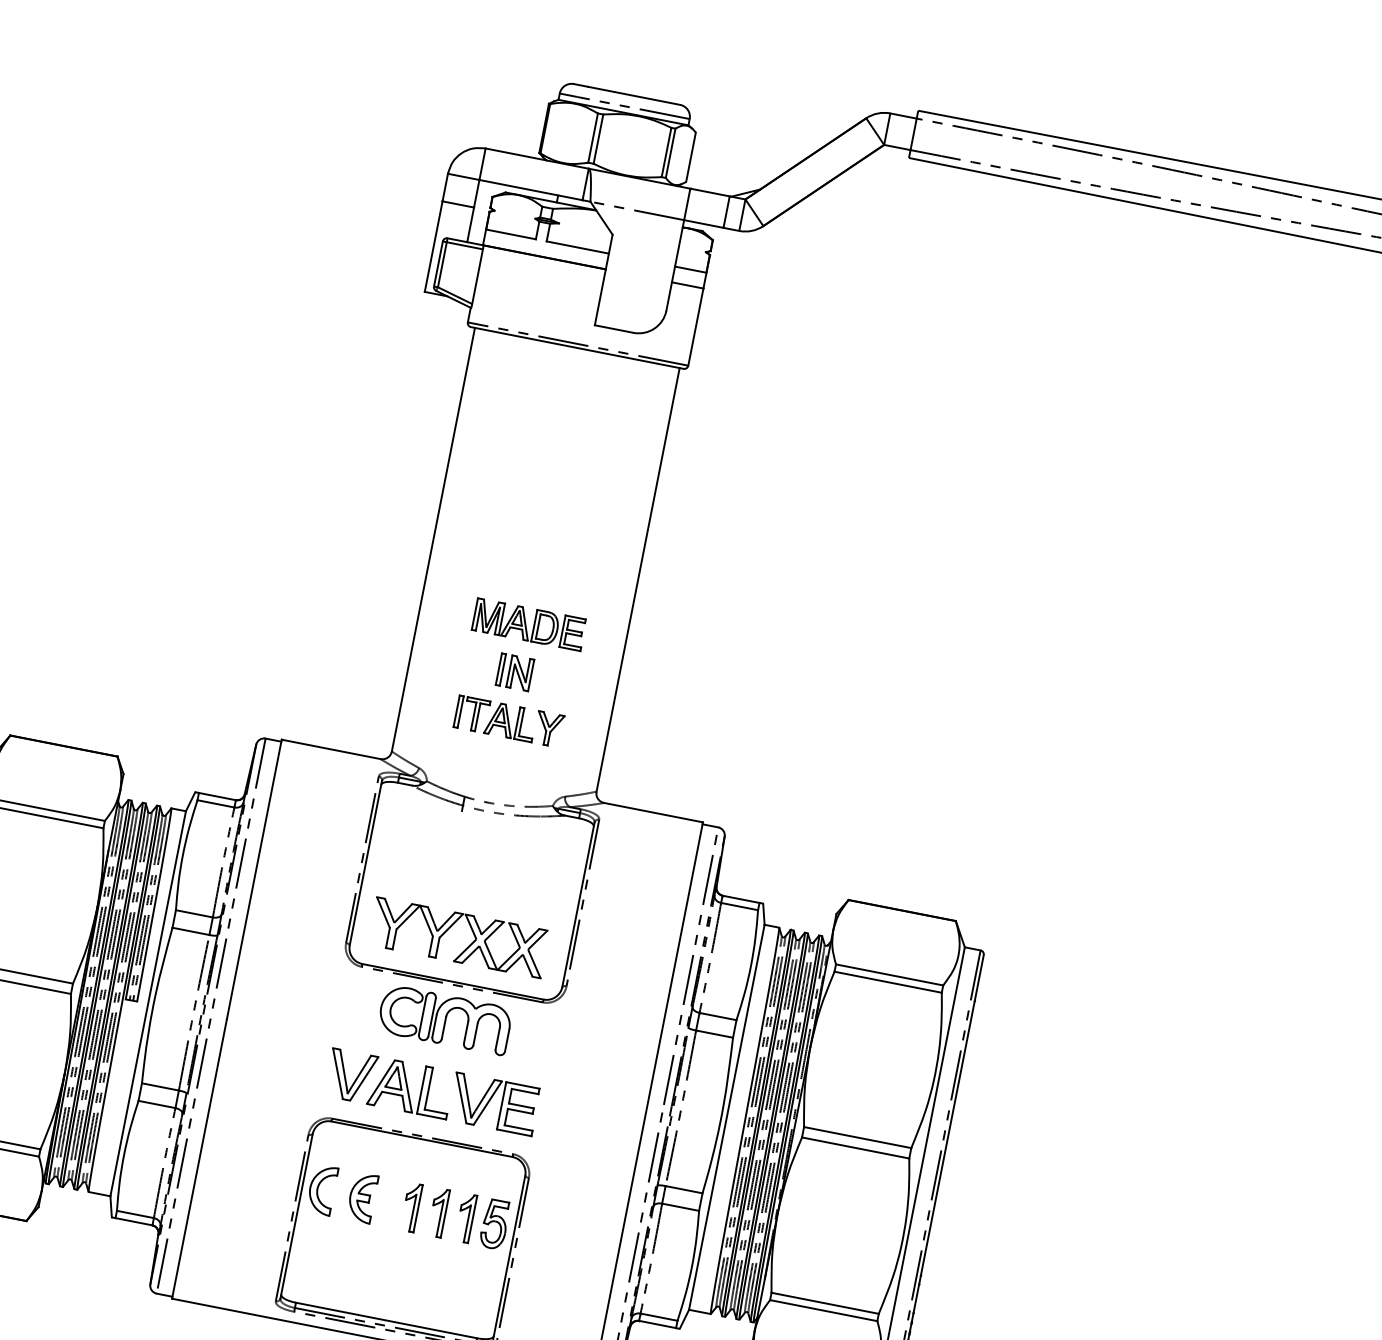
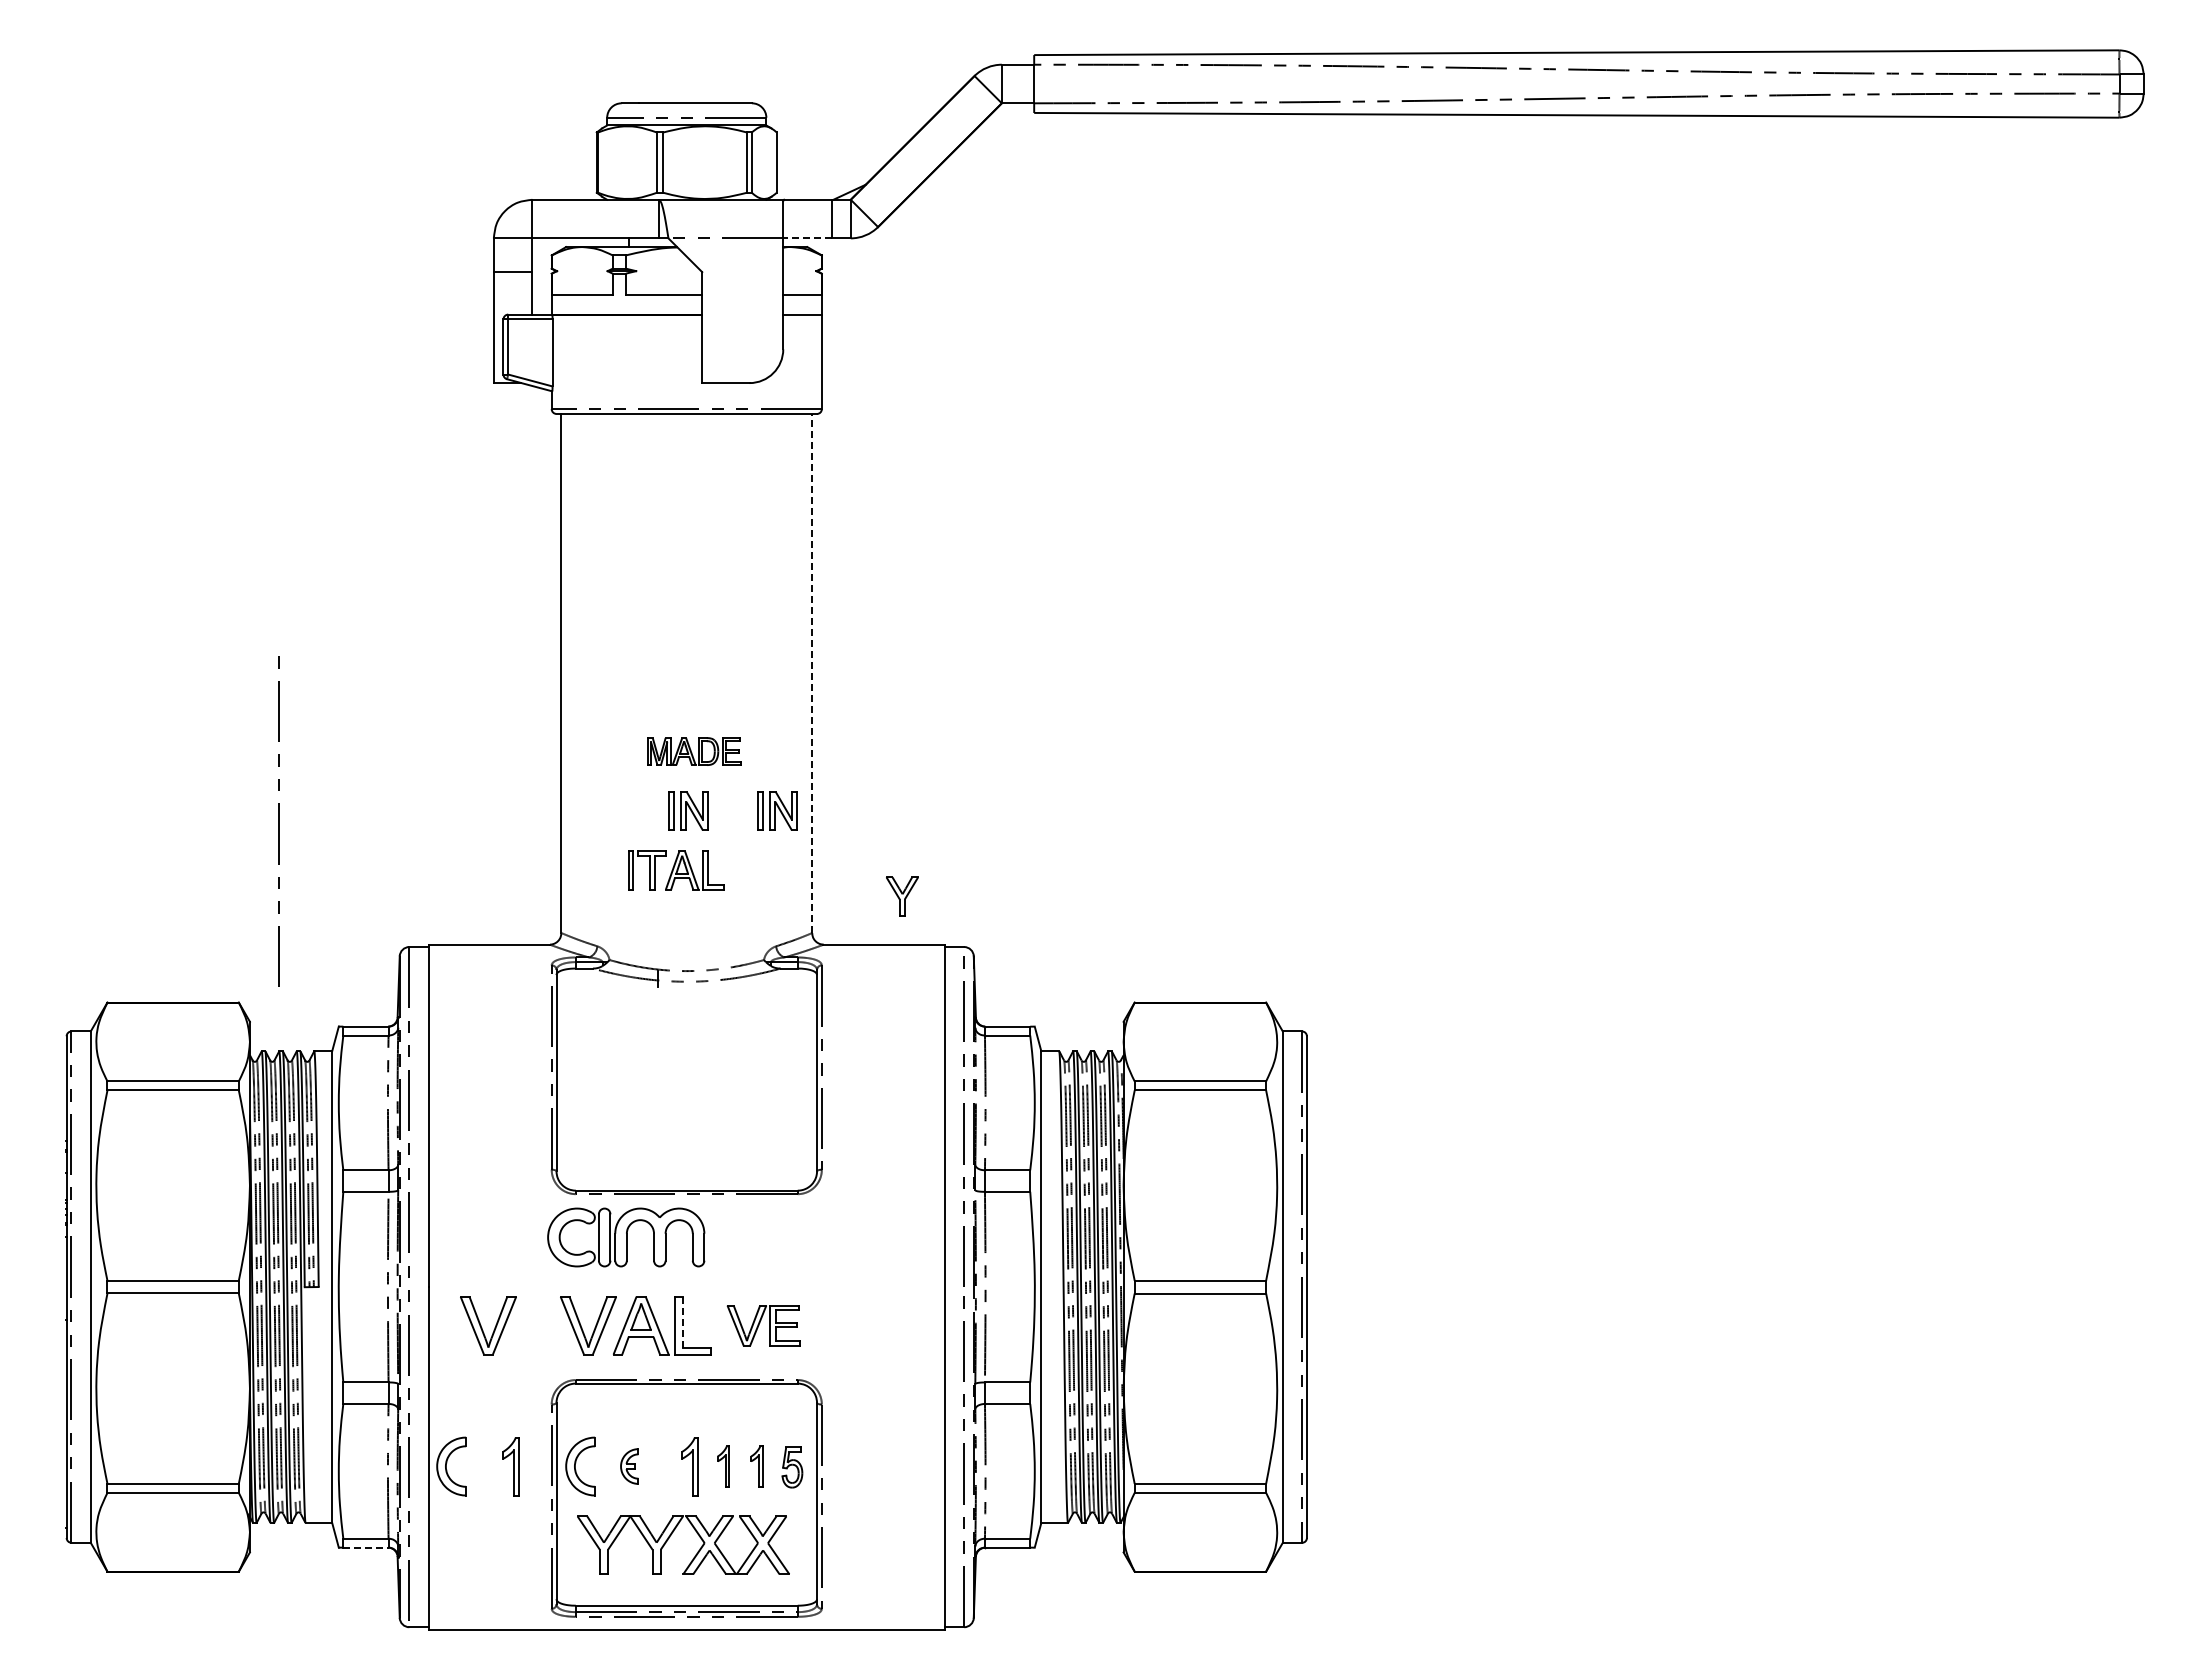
line: (703, 223) -> (806, 238), solid -> dashed
line: (638, 579) -> (812, 673), solid -> dashed
line: (178, 615) -> (278, 821), added
part: (529, 624) -> (694, 751), size x0.7
part: (587, 686) -> (777, 810), added
part: (548, 729) -> (902, 896), moved
part: (449, 929) -> (670, 1537), moved
part: (445, 1019) -> (626, 1237), moved
part: (264, 1060) -> (482, 1327), added
line: (429, 1088) -> (683, 1322), solid -> dashed
part: (493, 1104) -> (763, 1325), size x0.7
part: (216, 1169) -> (451, 1466), added
part: (264, 1178) -> (510, 1466), added
part: (362, 1197) -> (629, 1466), size x0.6
part: (438, 1212) -> (723, 1466), size x0.7
part: (465, 1218) -> (756, 1466), size x0.7
line: (133, 1221) -> (365, 1547), solid -> dashed
part: (494, 1224) -> (792, 1467), size x0.7

